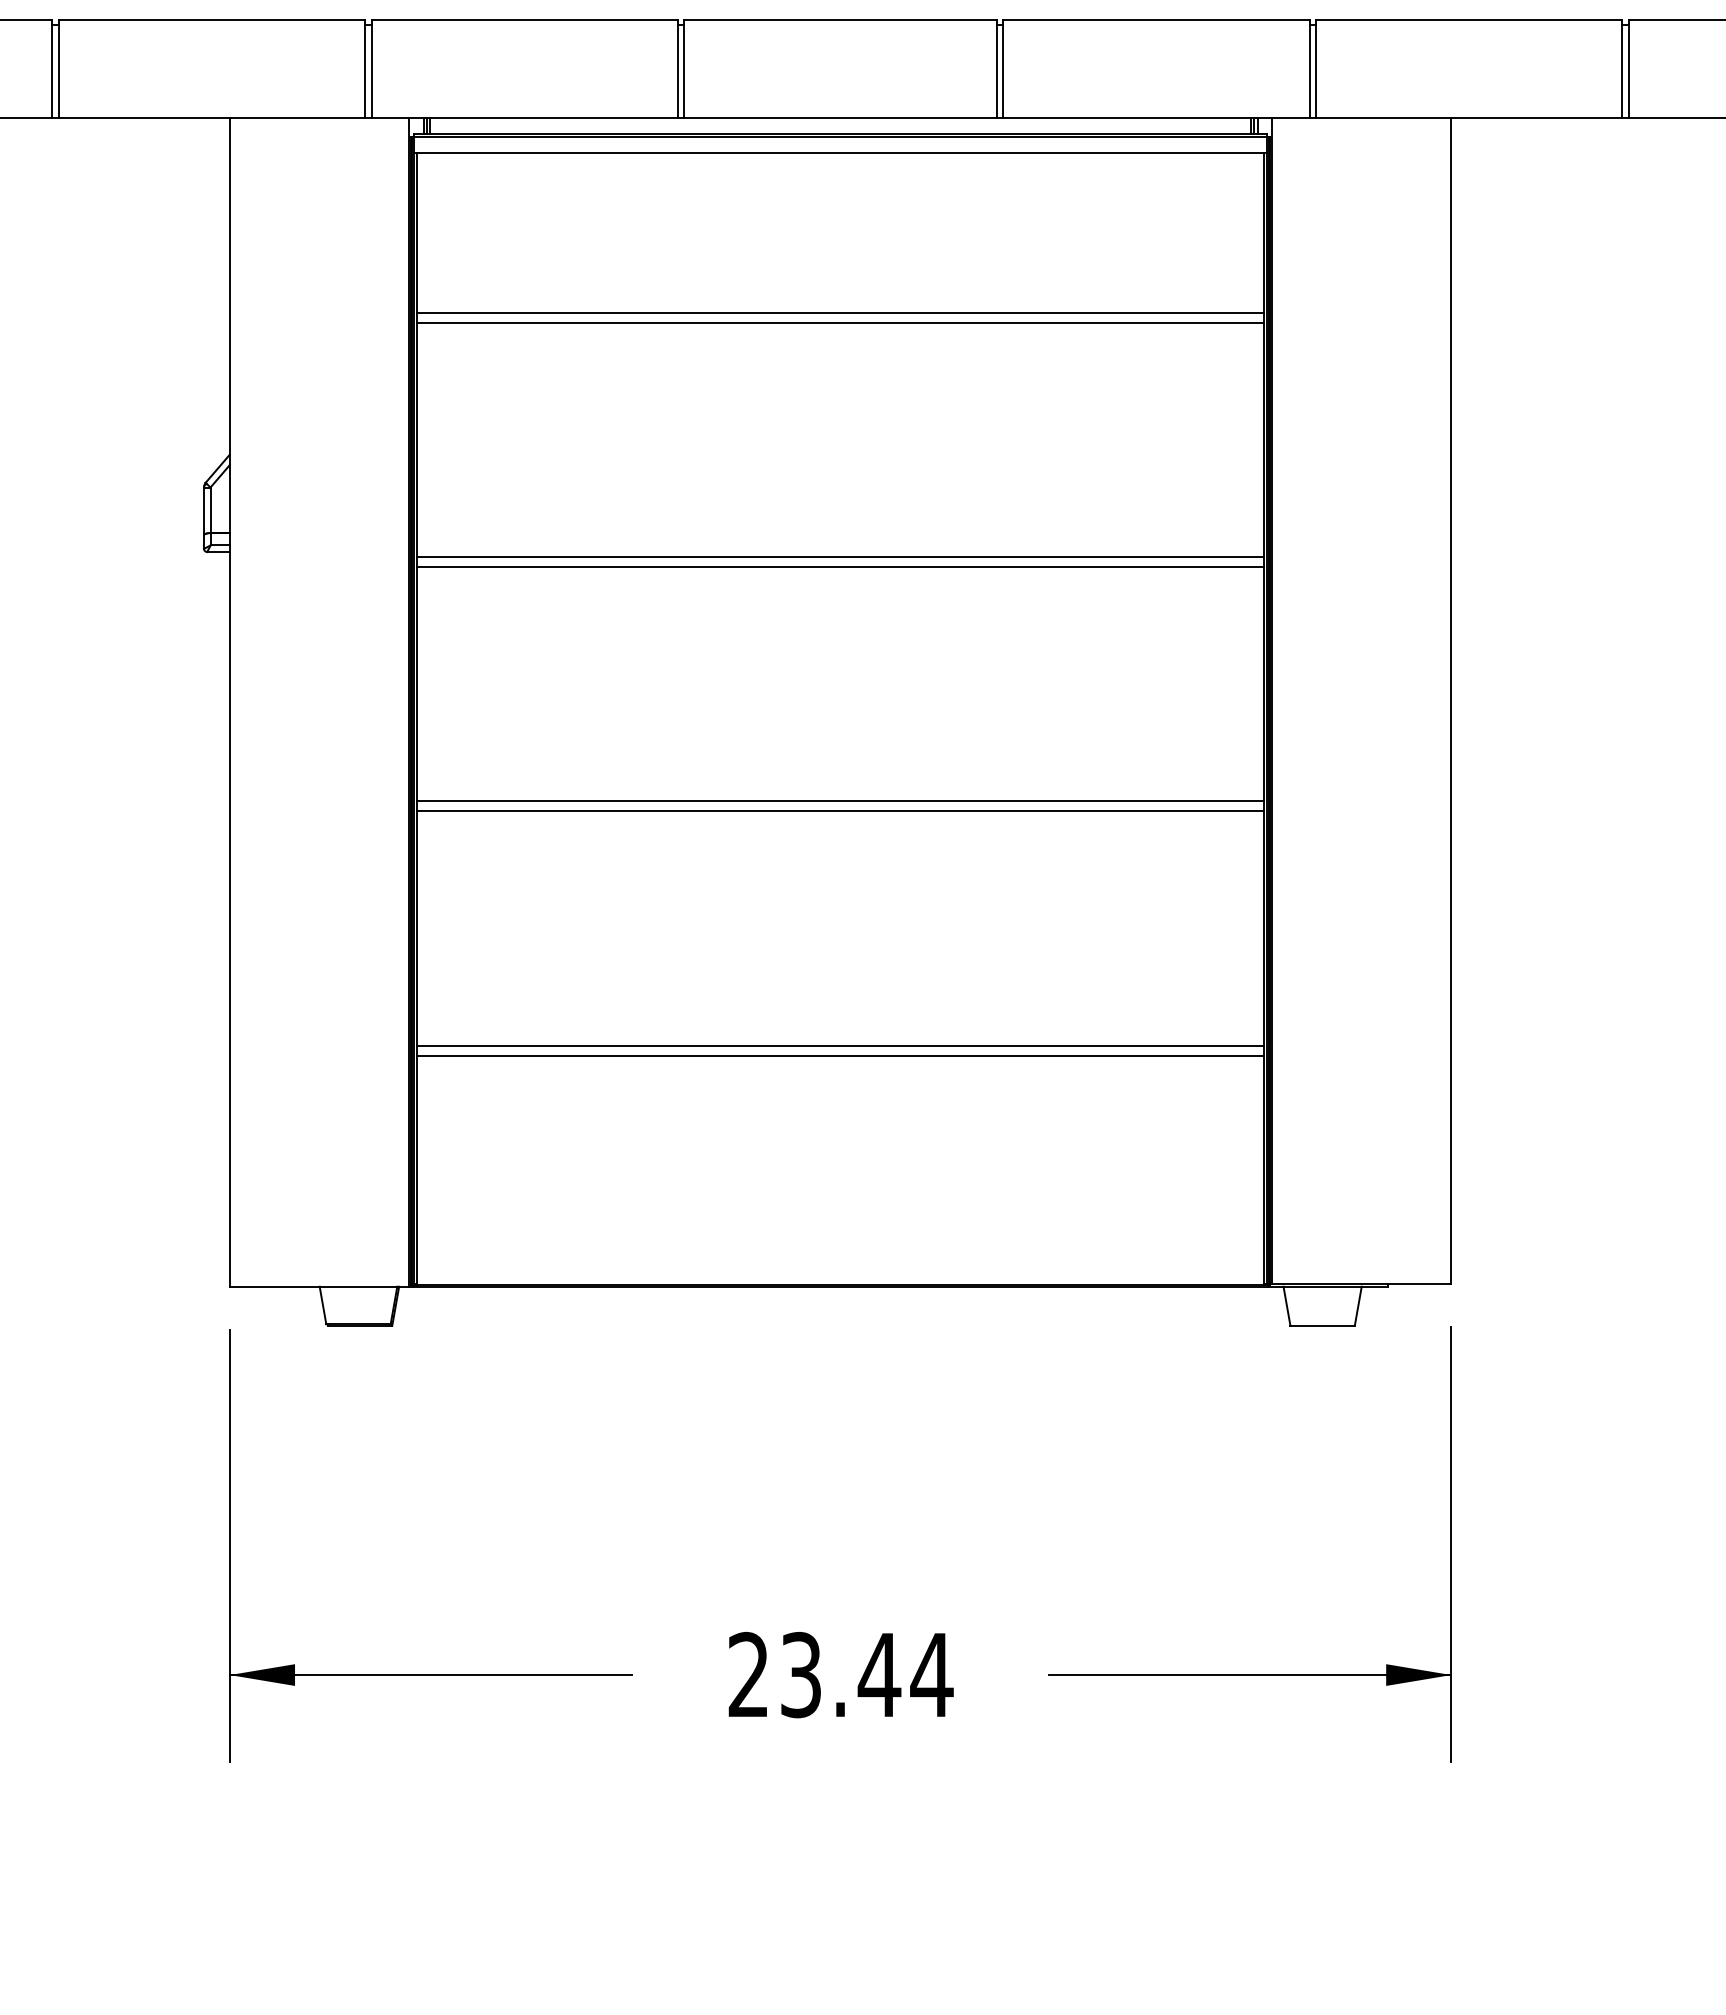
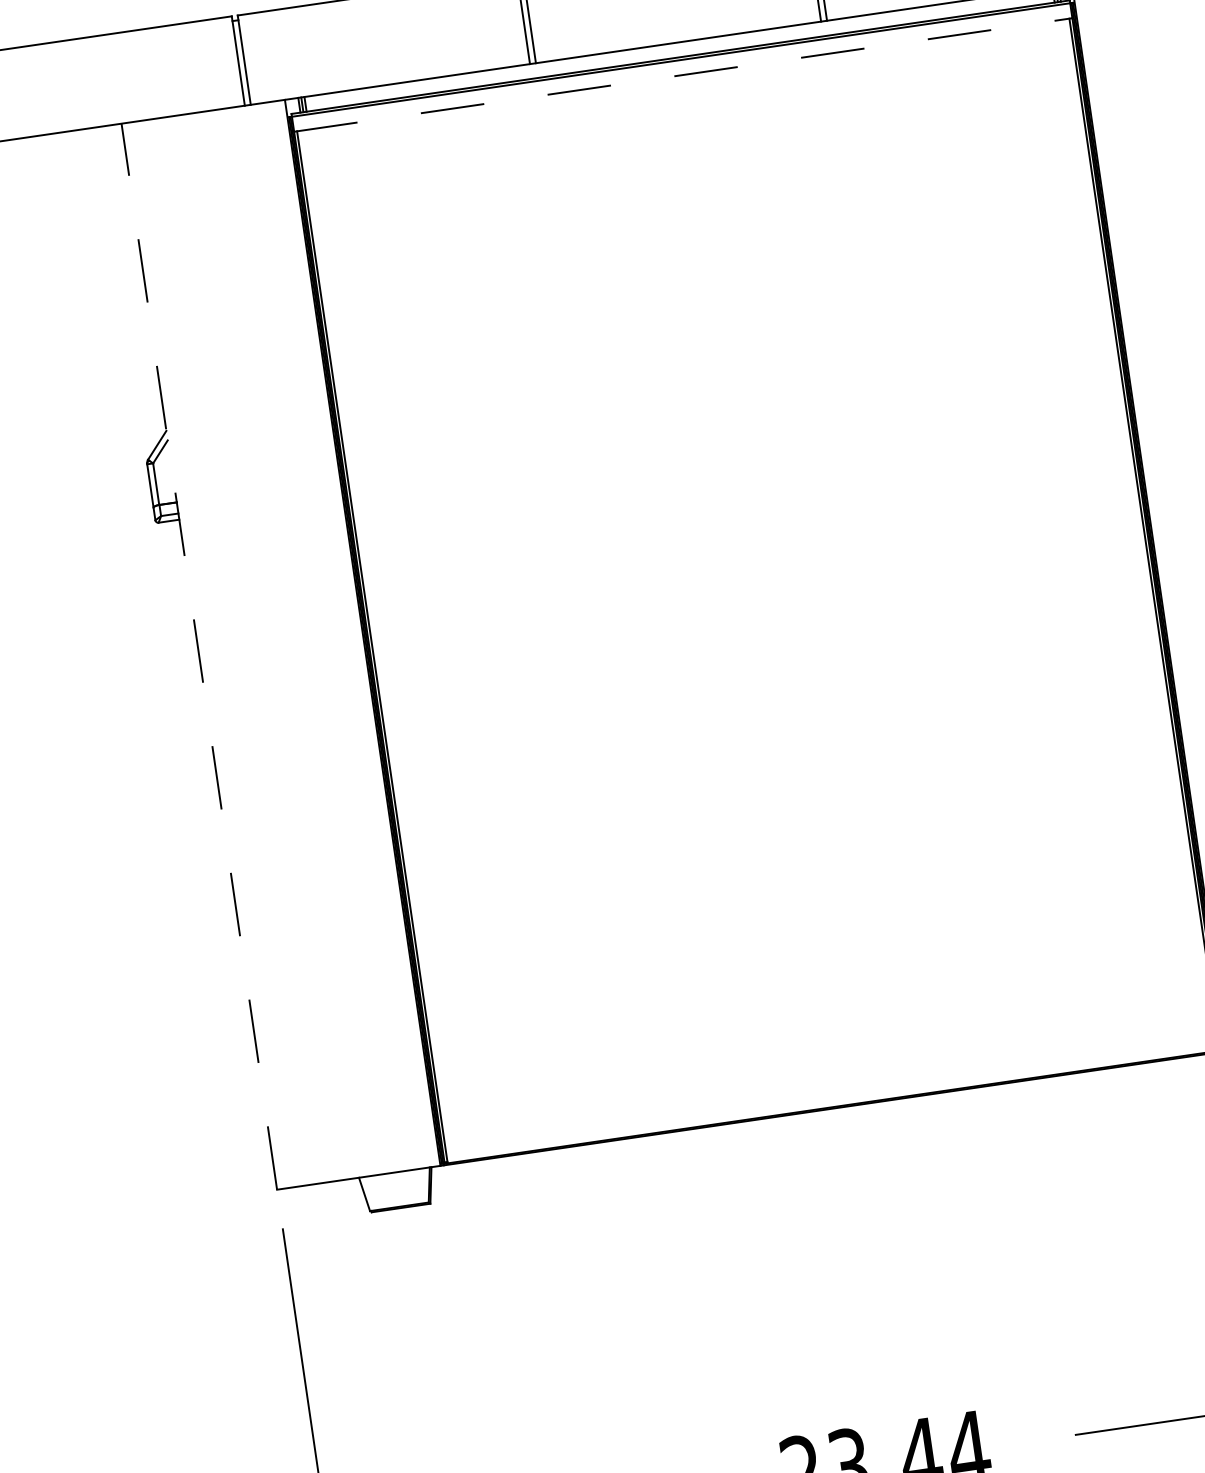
line: (840, 153) -> (683, 75), solid -> dashed
line: (840, 312) -> (704, 220), removed
line: (840, 322) -> (705, 229), removed
line: (840, 557) -> (736, 443), removed
line: (840, 566) -> (738, 451), removed
line: (229, 701) -> (198, 656), solid -> dashed
line: (840, 801) -> (769, 665), removed
line: (840, 811) -> (770, 675), removed
line: (840, 1045) -> (801, 888), removed
line: (840, 1055) -> (803, 897), removed

